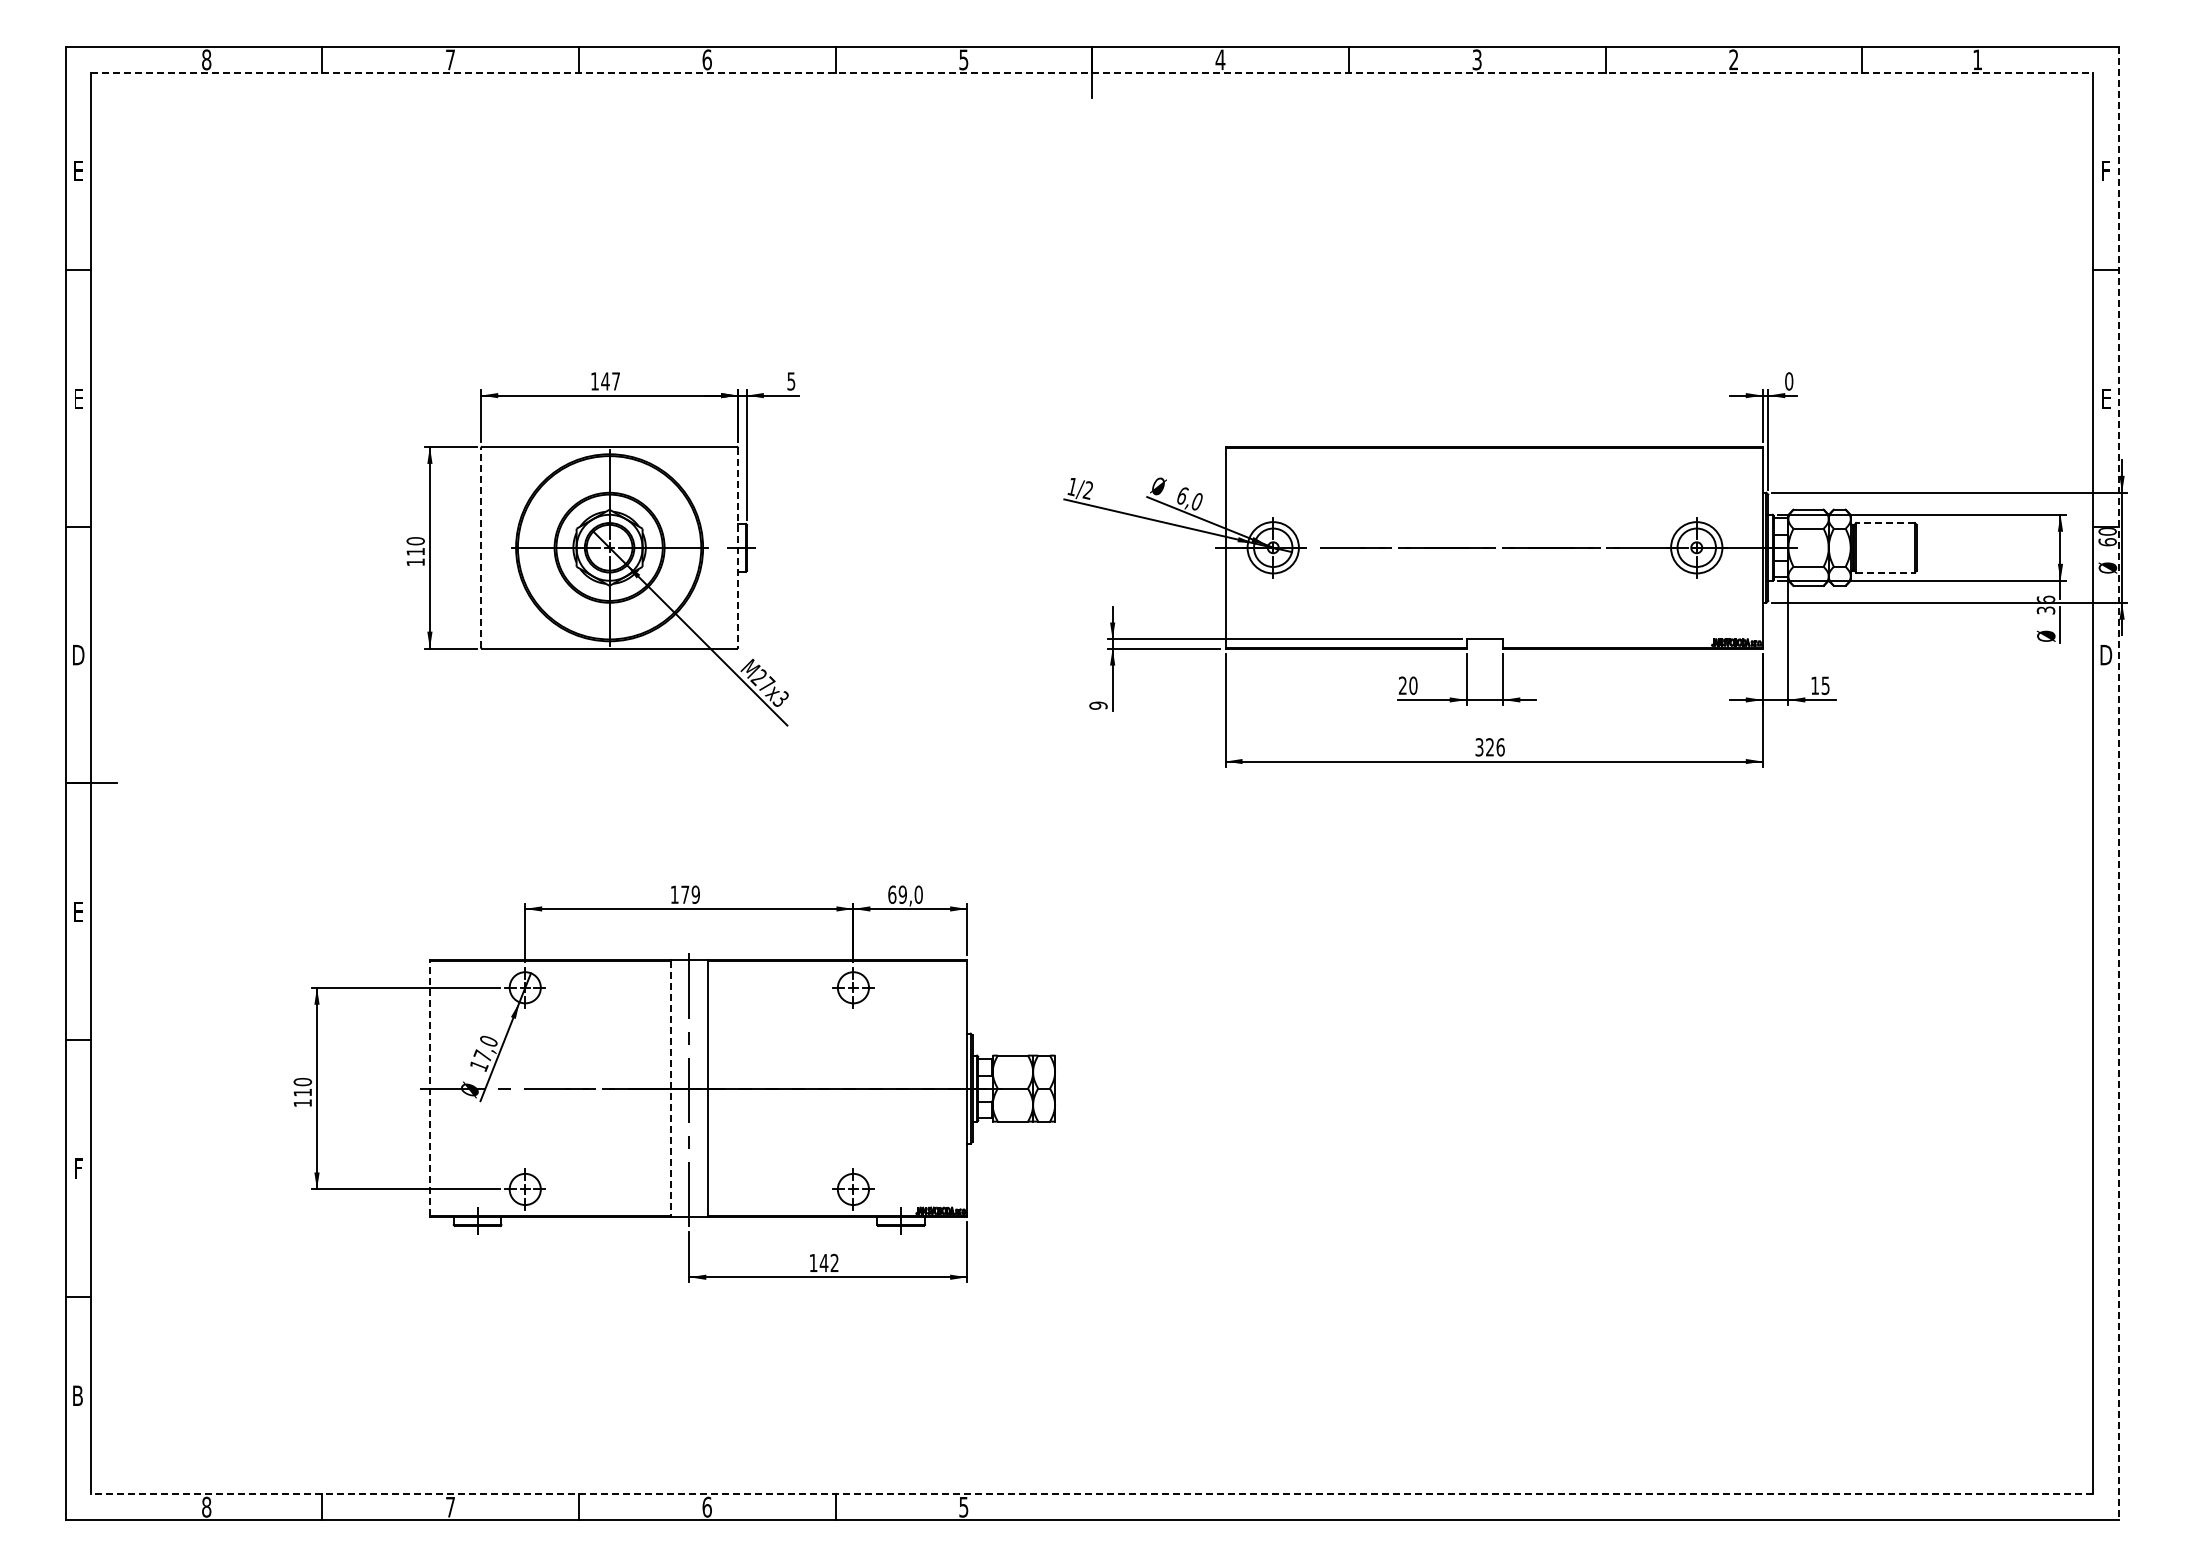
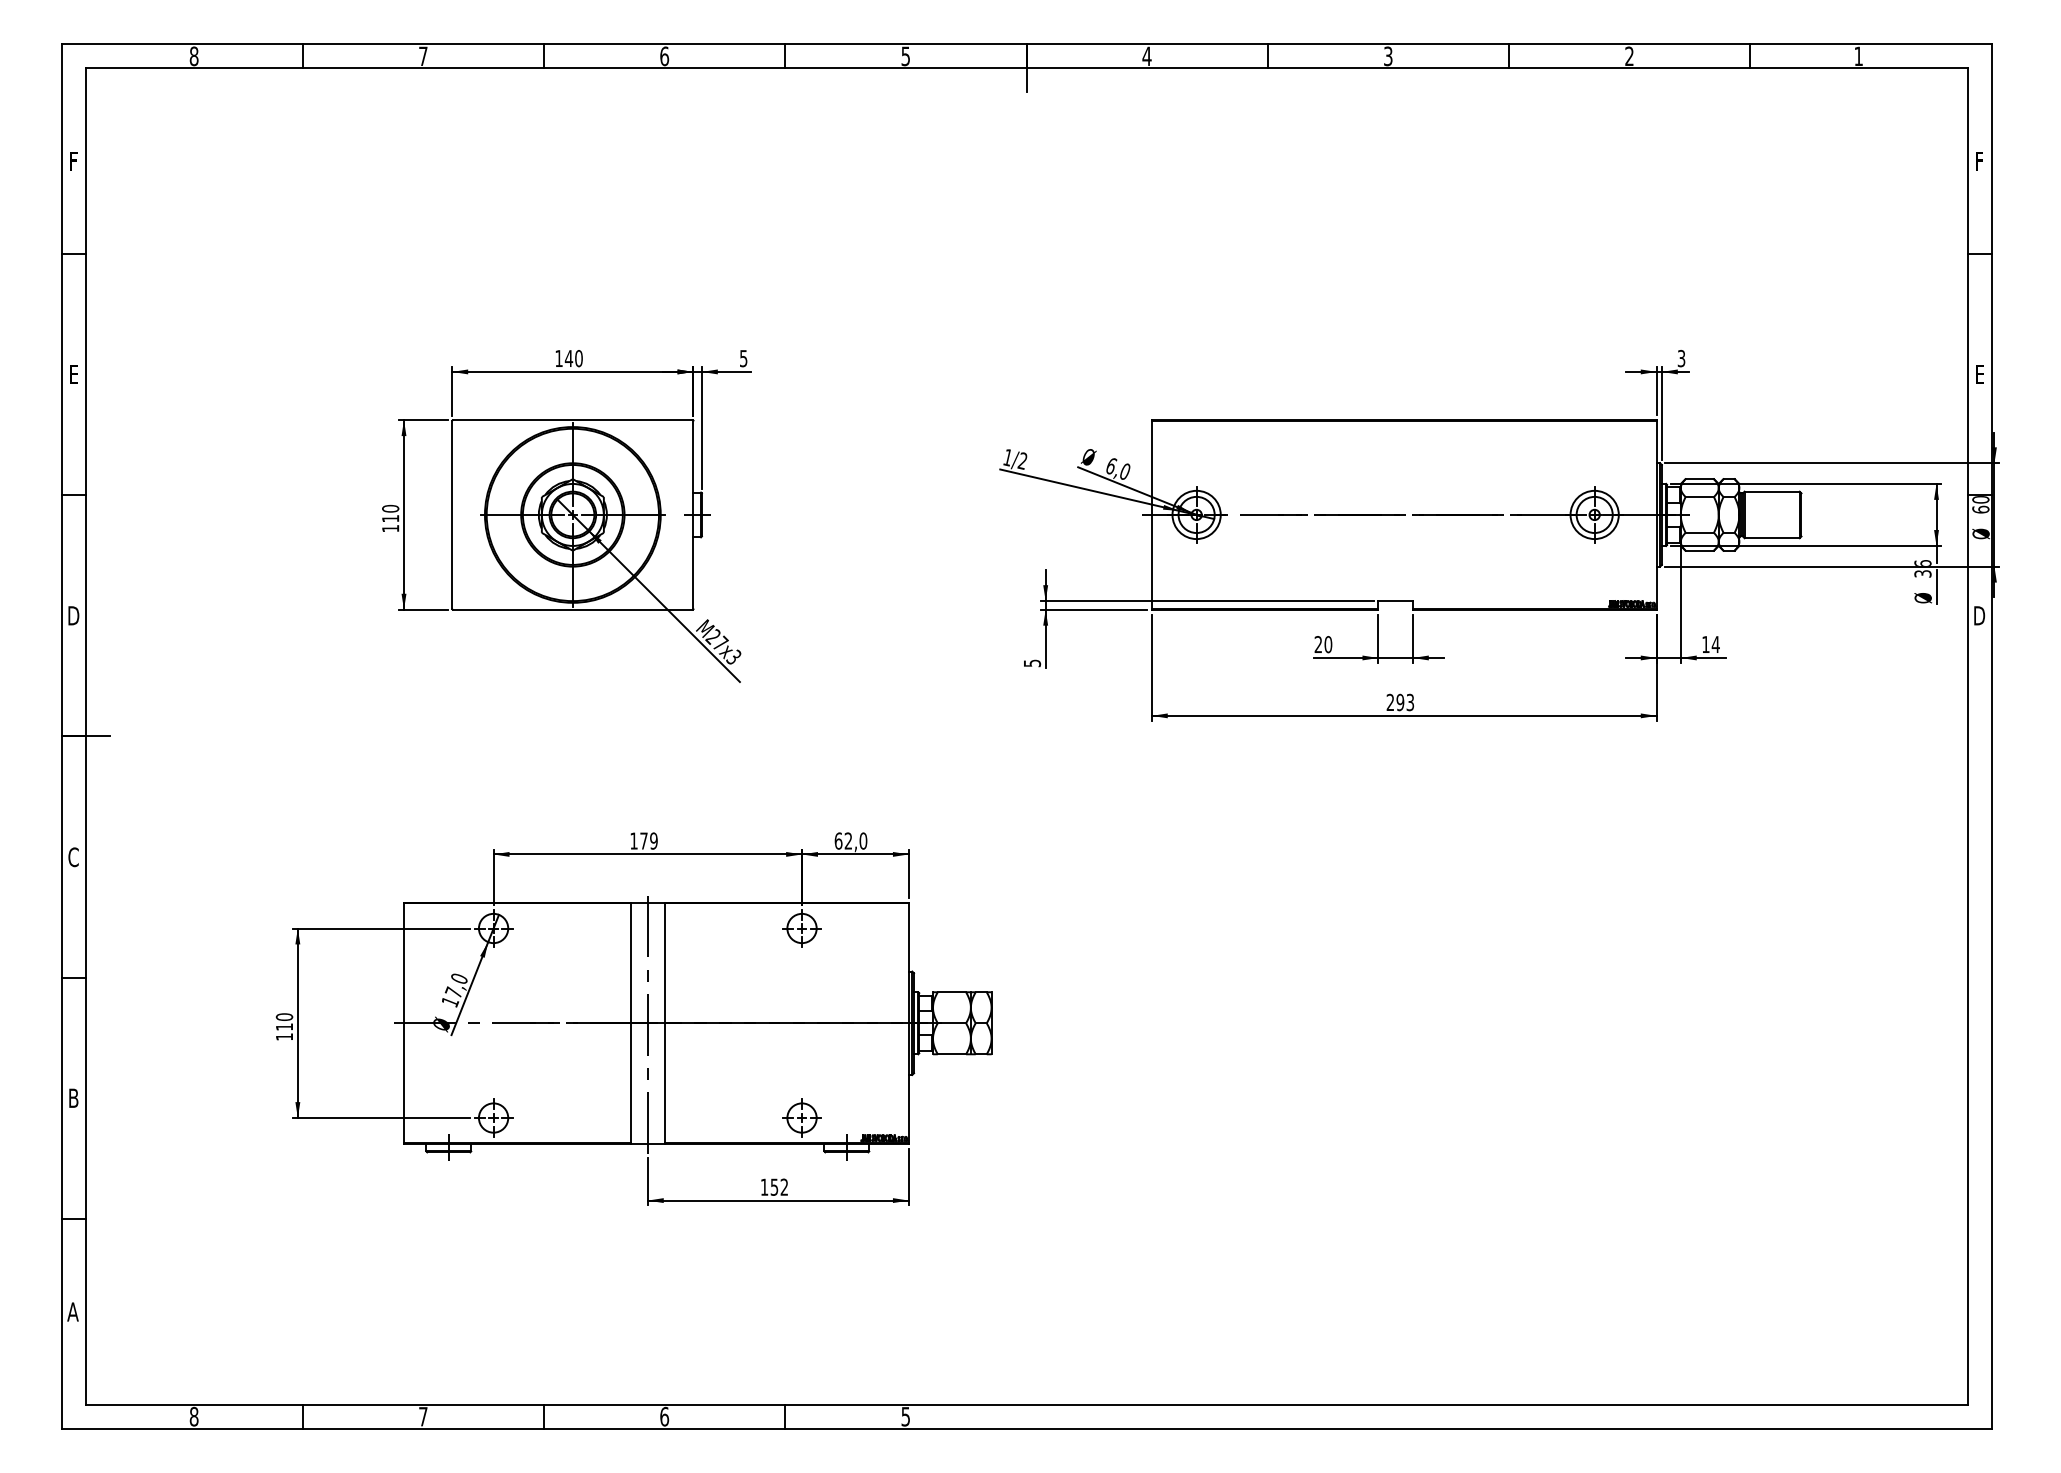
line: (1092, 72) -> (1026, 68), dashed -> solid
text: (78, 170) -> (73, 160), E -> F
text: (616, 381) -> (579, 358), 147 -> 140
text: (1789, 381) -> (1681, 358), 0 -> 3
line: (1885, 523) -> (1772, 492), dashed -> solid
line: (481, 547) -> (452, 514), dashed -> solid
line: (737, 548) -> (693, 515), dashed -> solid
line: (1886, 572) -> (1773, 538), dashed -> solid
text: (1825, 685) -> (1715, 644), 15 -> 14
text: (1098, 705) -> (1032, 663), 9 -> 5
text: (1489, 747) -> (1399, 702), 326 -> 293
line: (2119, 783) -> (1992, 736), dashed -> solid
text: (902, 894) -> (848, 840), 69,0 -> 62,0
text: (78, 911) -> (73, 856), E -> C
line: (429, 1088) -> (403, 1023), dashed -> solid
line: (671, 1088) -> (631, 1023), dashed -> solid
text: (78, 1168) -> (73, 1098), F -> B
text: (823, 1263) -> (773, 1187), 142 -> 152
text: (77, 1395) -> (72, 1311), B -> A
line: (1092, 1494) -> (1026, 1404), dashed -> solid

